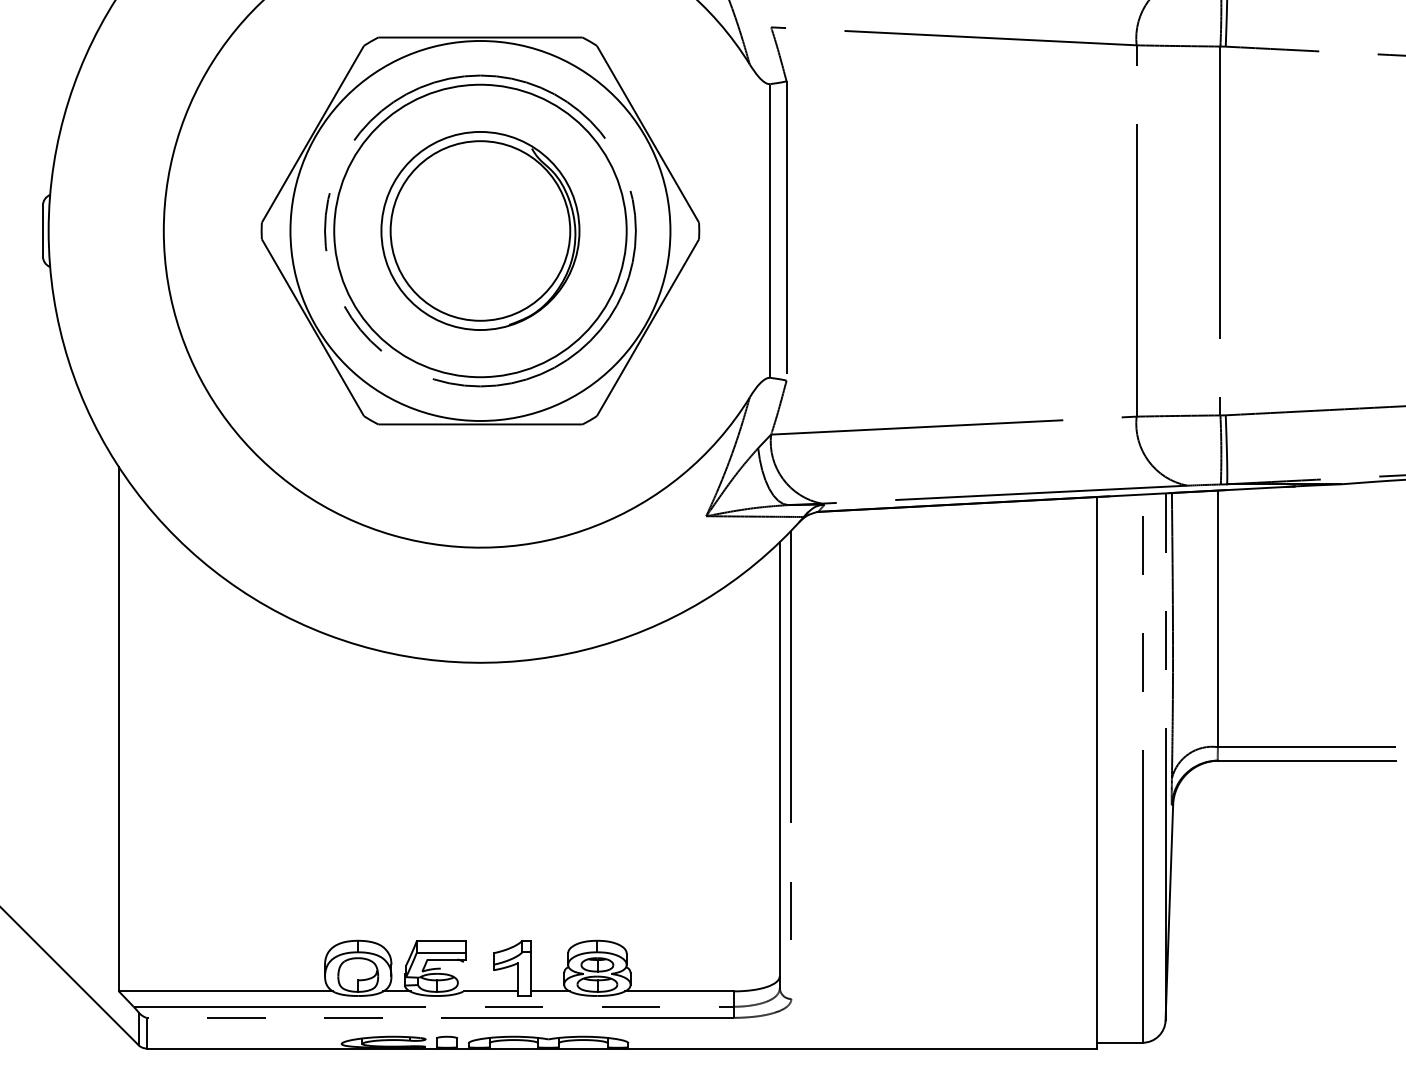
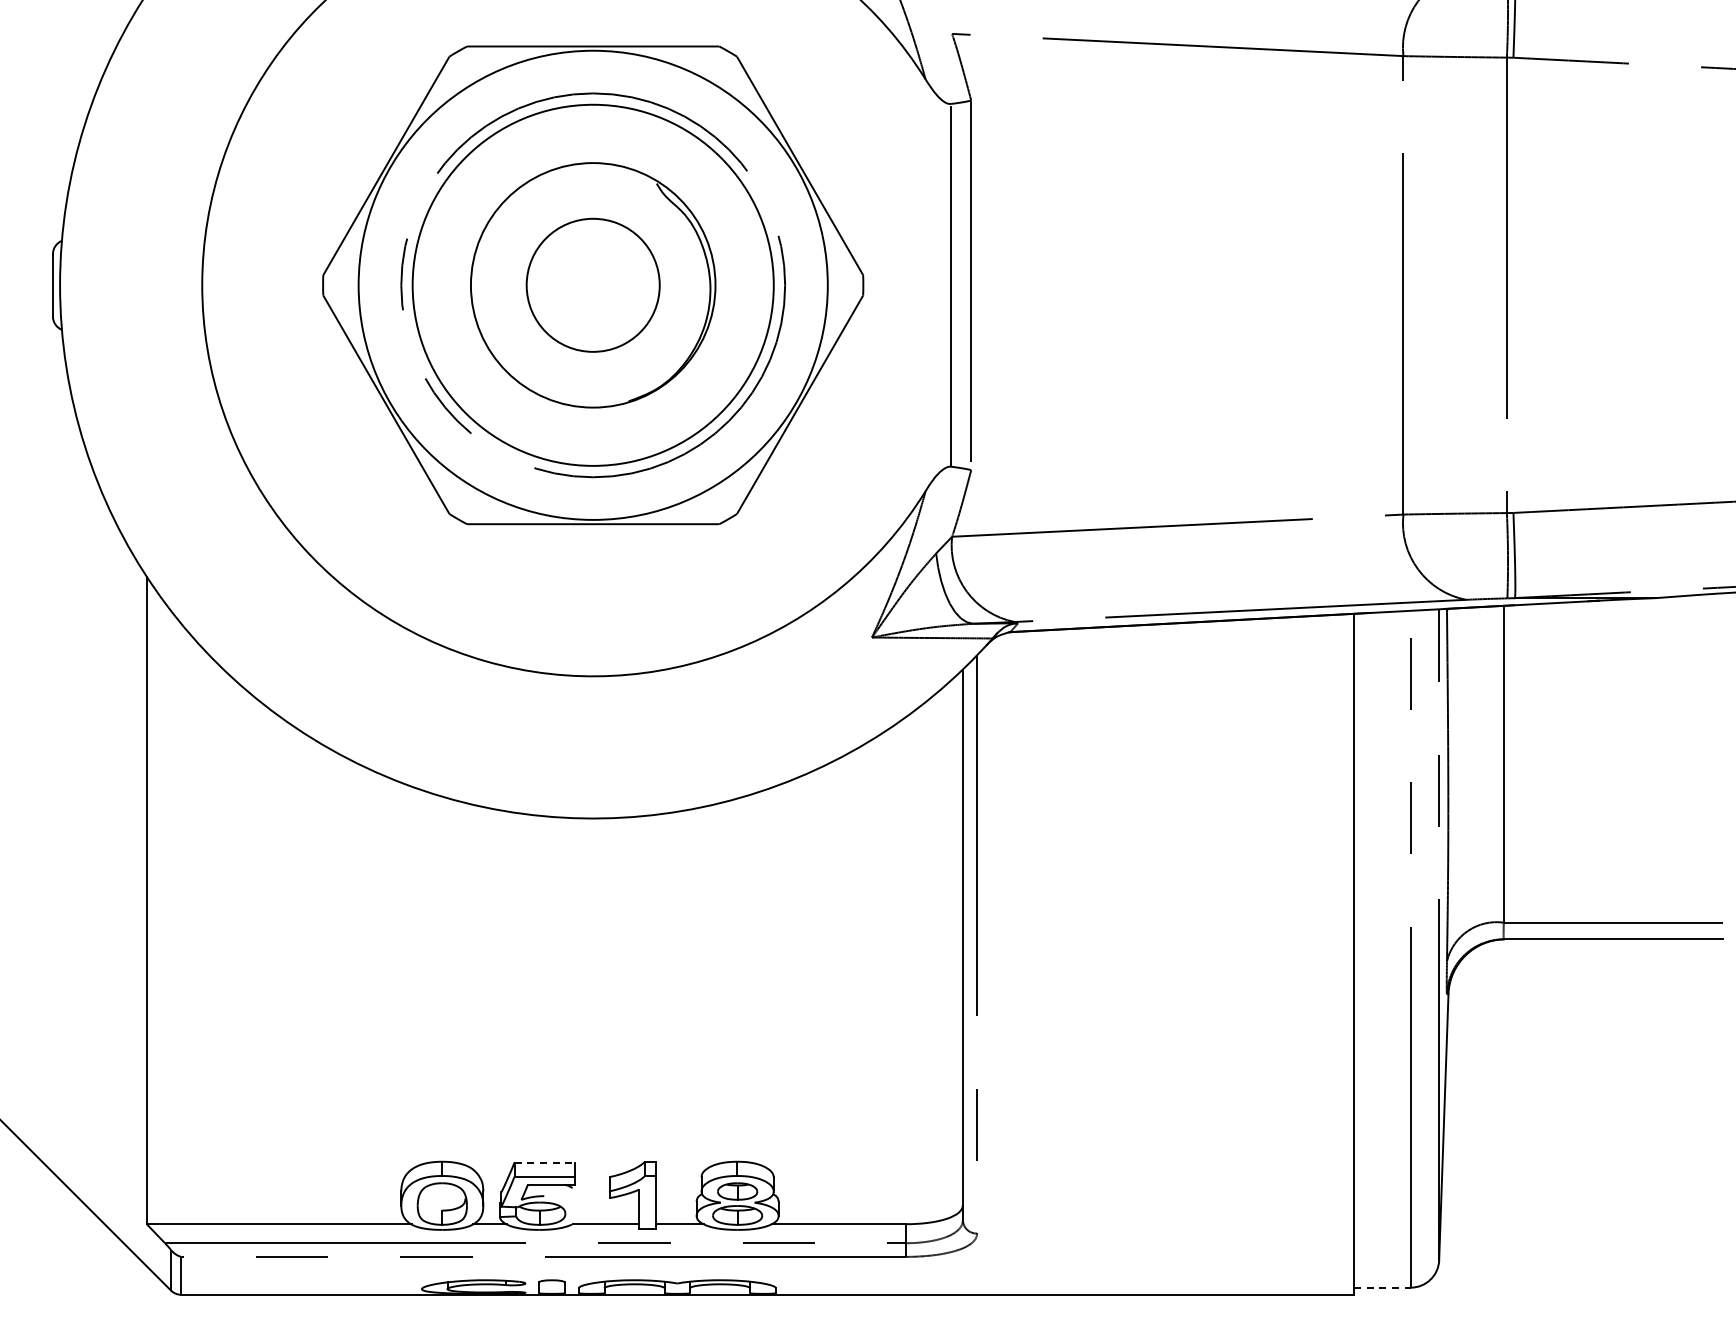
circle: (480, 231) -> (593, 285), size x0.6
line: (441, 941) -> (545, 1162), solid -> dashed
line: (1119, 1042) -> (1382, 1287), solid -> dashed

